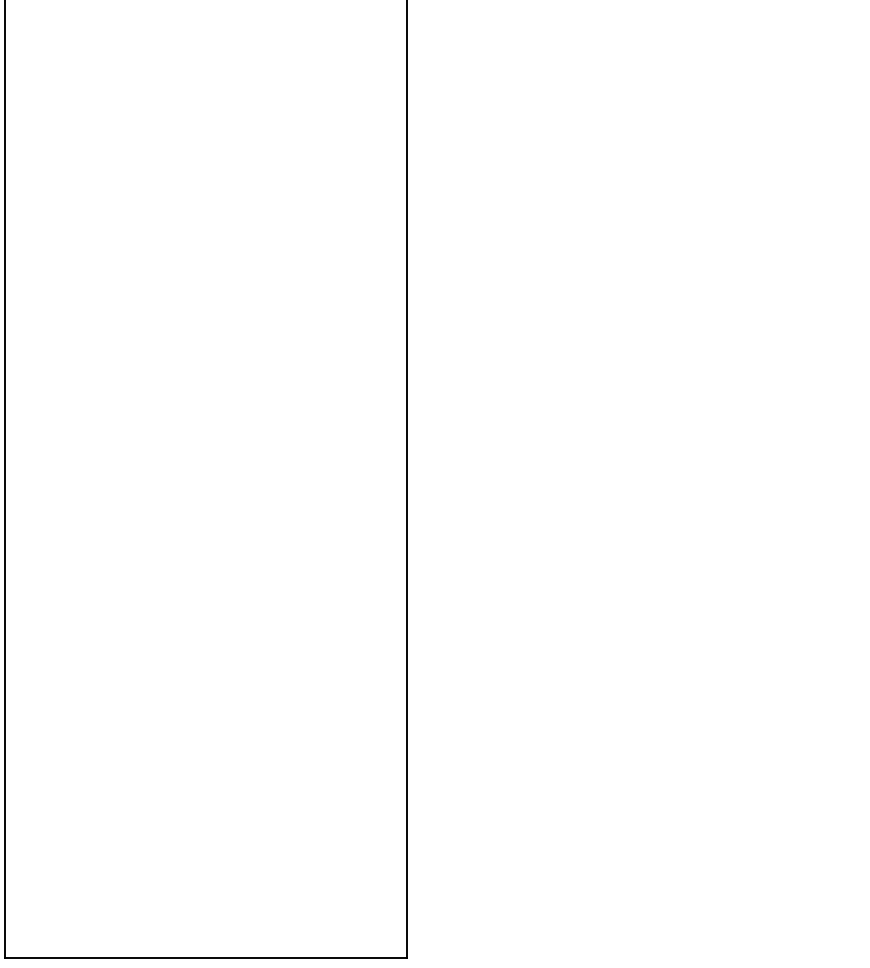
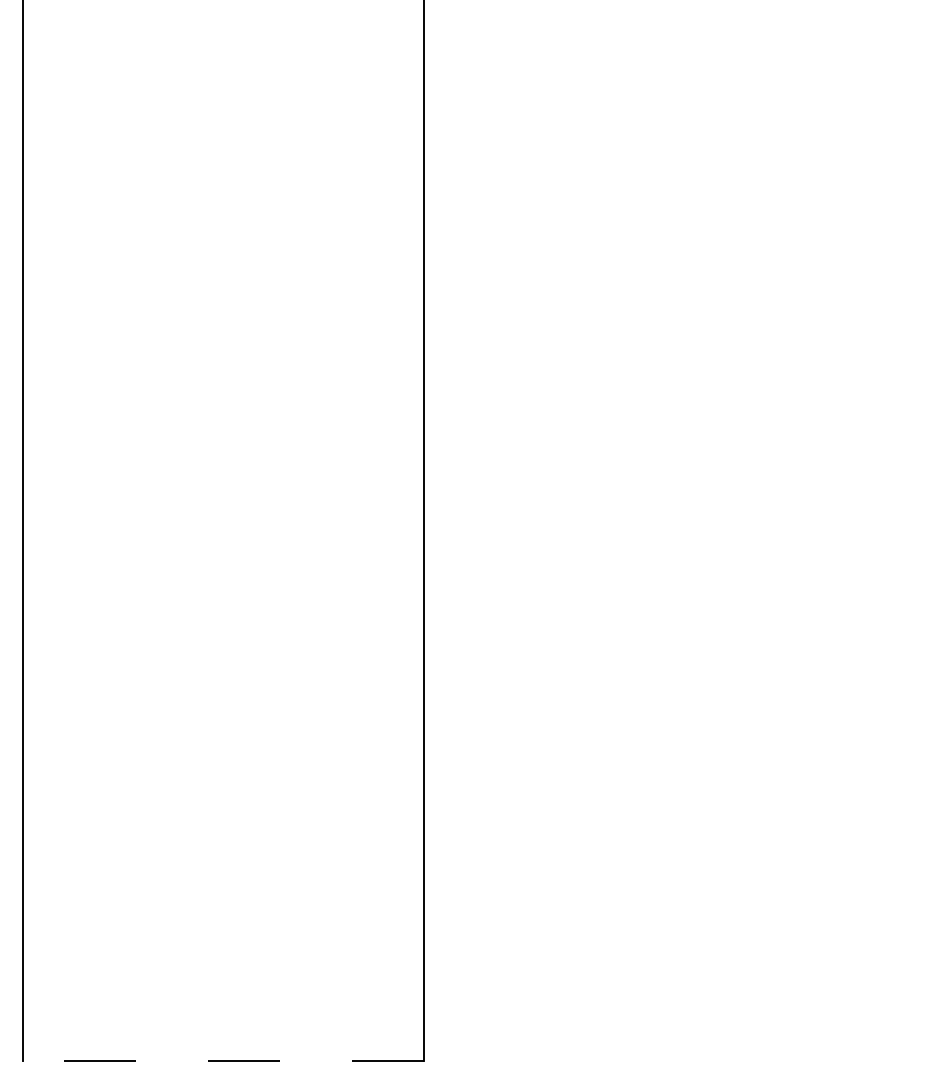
line: (205, 957) -> (223, 1061), solid -> dashed

